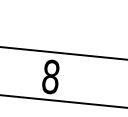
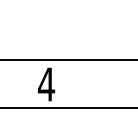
text: (50, 76) -> (46, 84), 8 -> 4

